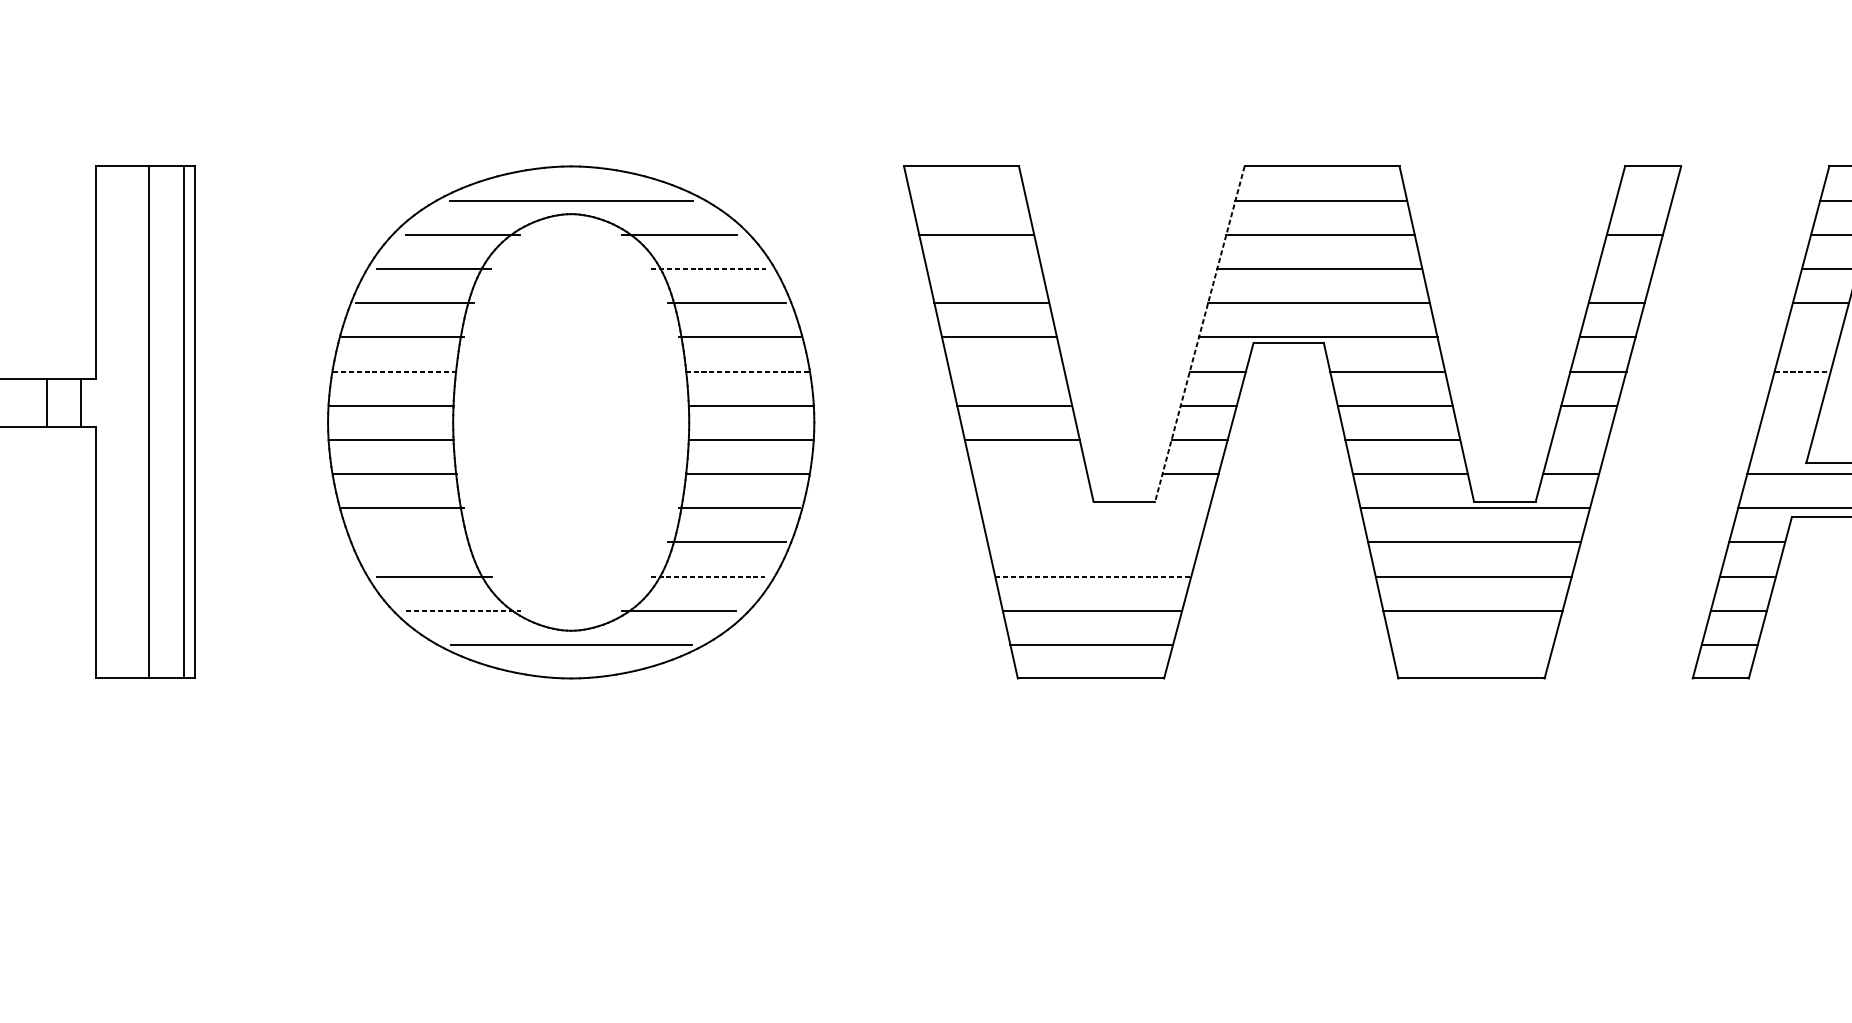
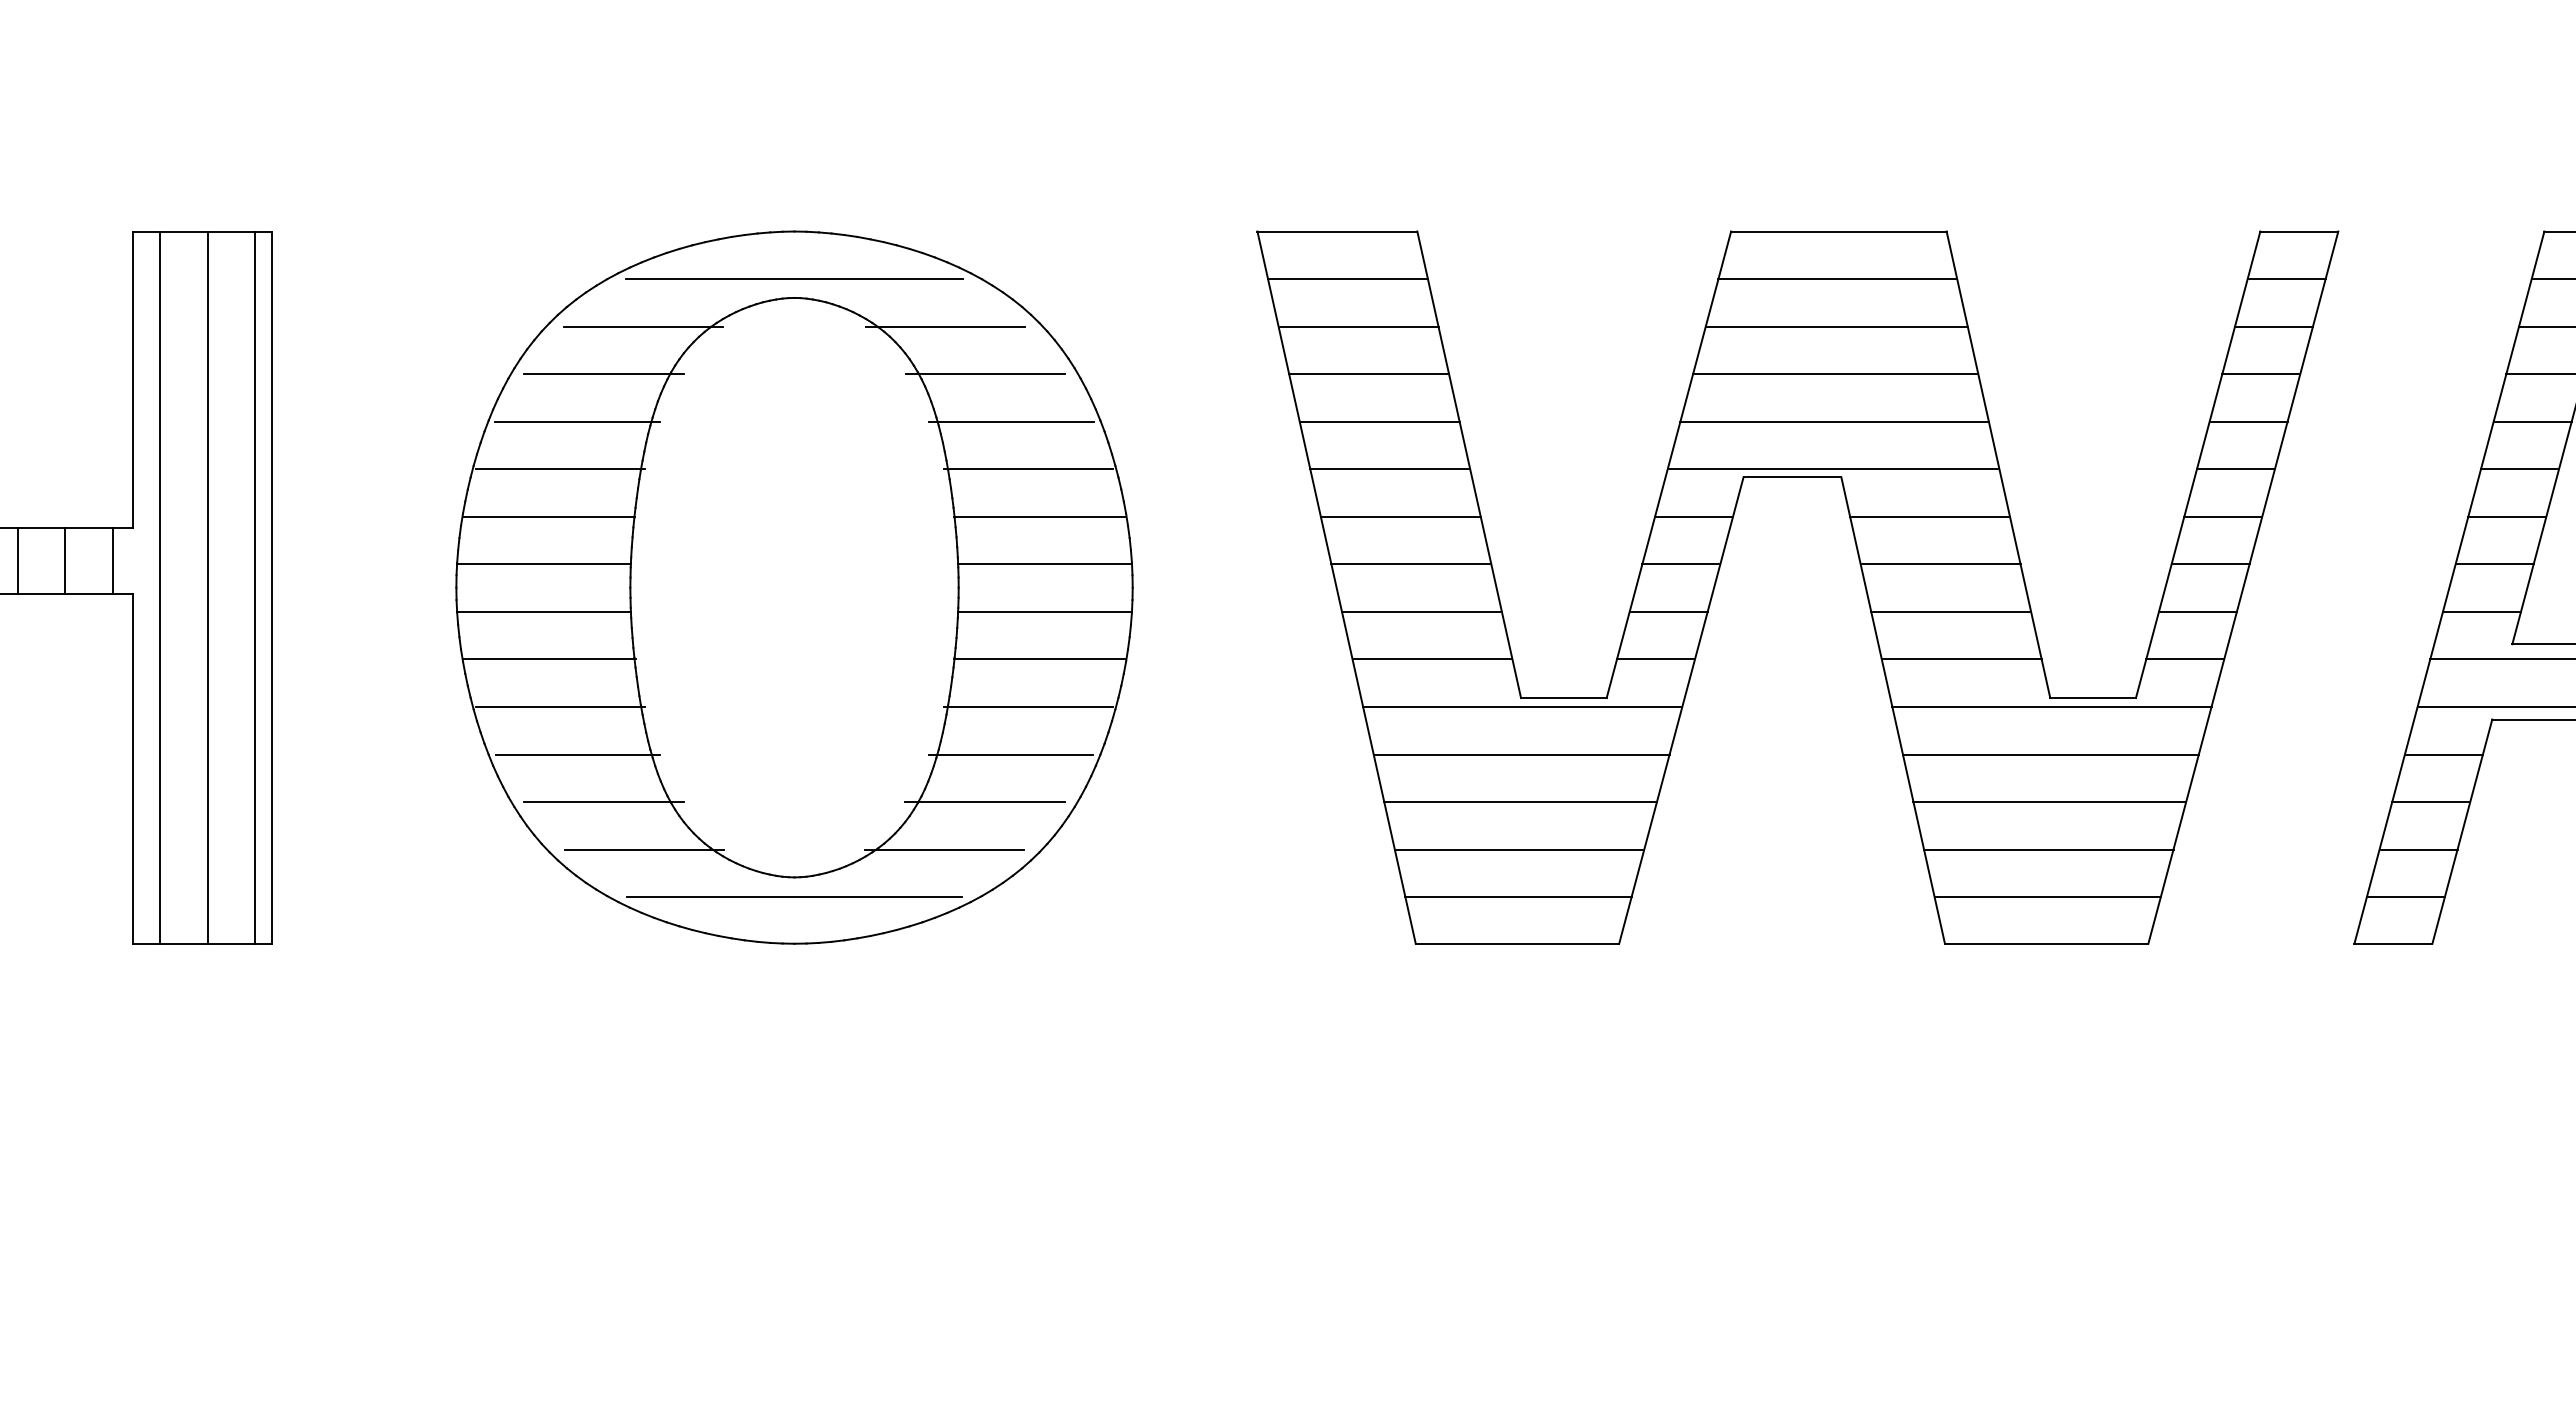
line: (968, 200) -> (1347, 279), added
line: (1643, 200) -> (2286, 279), added
line: (708, 269) -> (985, 374), dashed -> solid
line: (984, 269) -> (1369, 374), added
line: (1625, 269) -> (2261, 374), added
line: (1199, 334) -> (1668, 465), dashed -> solid
line: (1812, 337) -> (2520, 469), added
line: (395, 371) -> (549, 516), dashed -> solid
line: (748, 371) -> (1040, 516), dashed -> solid
line: (1006, 371) -> (1400, 516), added
line: (1802, 371) -> (2507, 516), dashed -> solid
line: (12, 402) -> (17, 560), added
line: (1793, 405) -> (2494, 564), added
line: (115, 422) -> (160, 587), added
line: (1579, 439) -> (2197, 611), added
line: (1784, 439) -> (2481, 611), added
line: (1029, 474) -> (1432, 659), added
line: (1094, 507) -> (1522, 706), added
line: (415, 542) -> (577, 754), added
line: (1093, 542) -> (1521, 754), added
line: (707, 576) -> (984, 802), dashed -> solid
line: (1093, 576) -> (1521, 802), dashed -> solid
line: (464, 610) -> (645, 849), dashed -> solid
line: (1472, 645) -> (2047, 897), added

